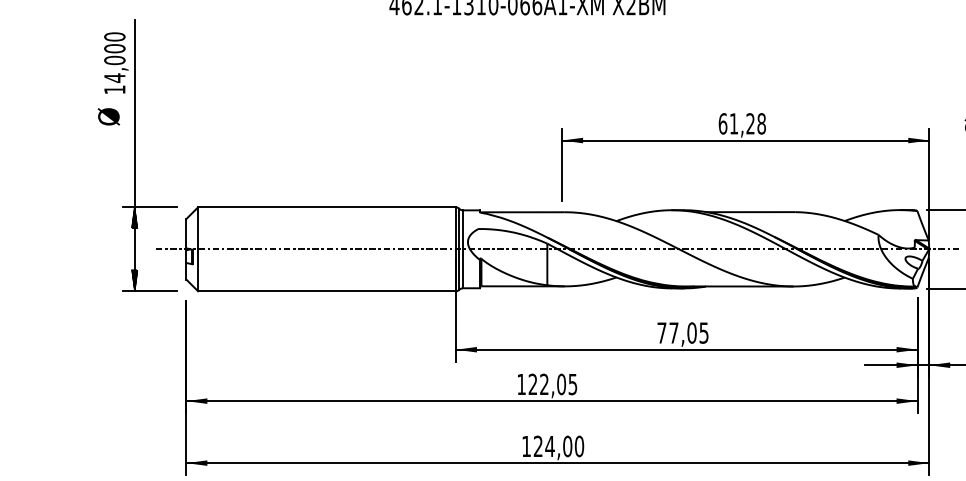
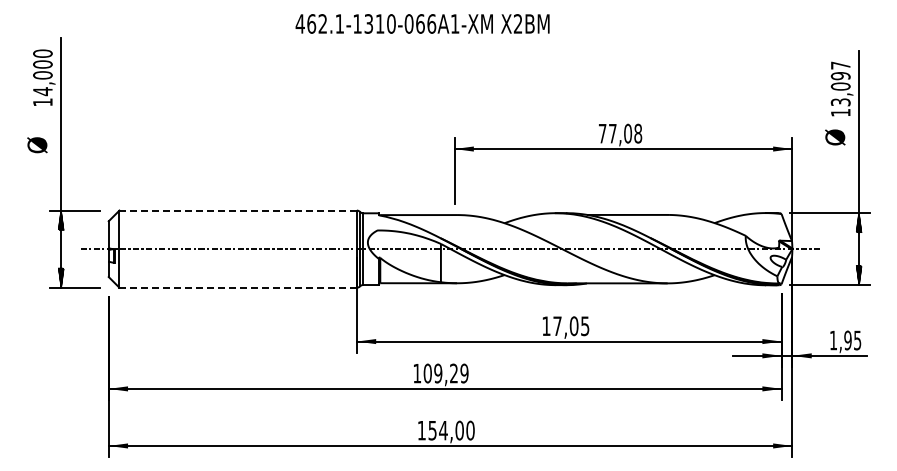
text: (108, 117) -> (37, 145), moved
text: (736, 123) -> (615, 133), 61,28 -> 77,08
line: (327, 207) -> (238, 210), solid -> dashed
line: (327, 290) -> (238, 287), solid -> dashed
text: (662, 332) -> (546, 325), 77,05 -> 17,05
text: (552, 384) -> (445, 373), 122,05 -> 109,29
text: (538, 446) -> (432, 430), 124,00 -> 154,00

